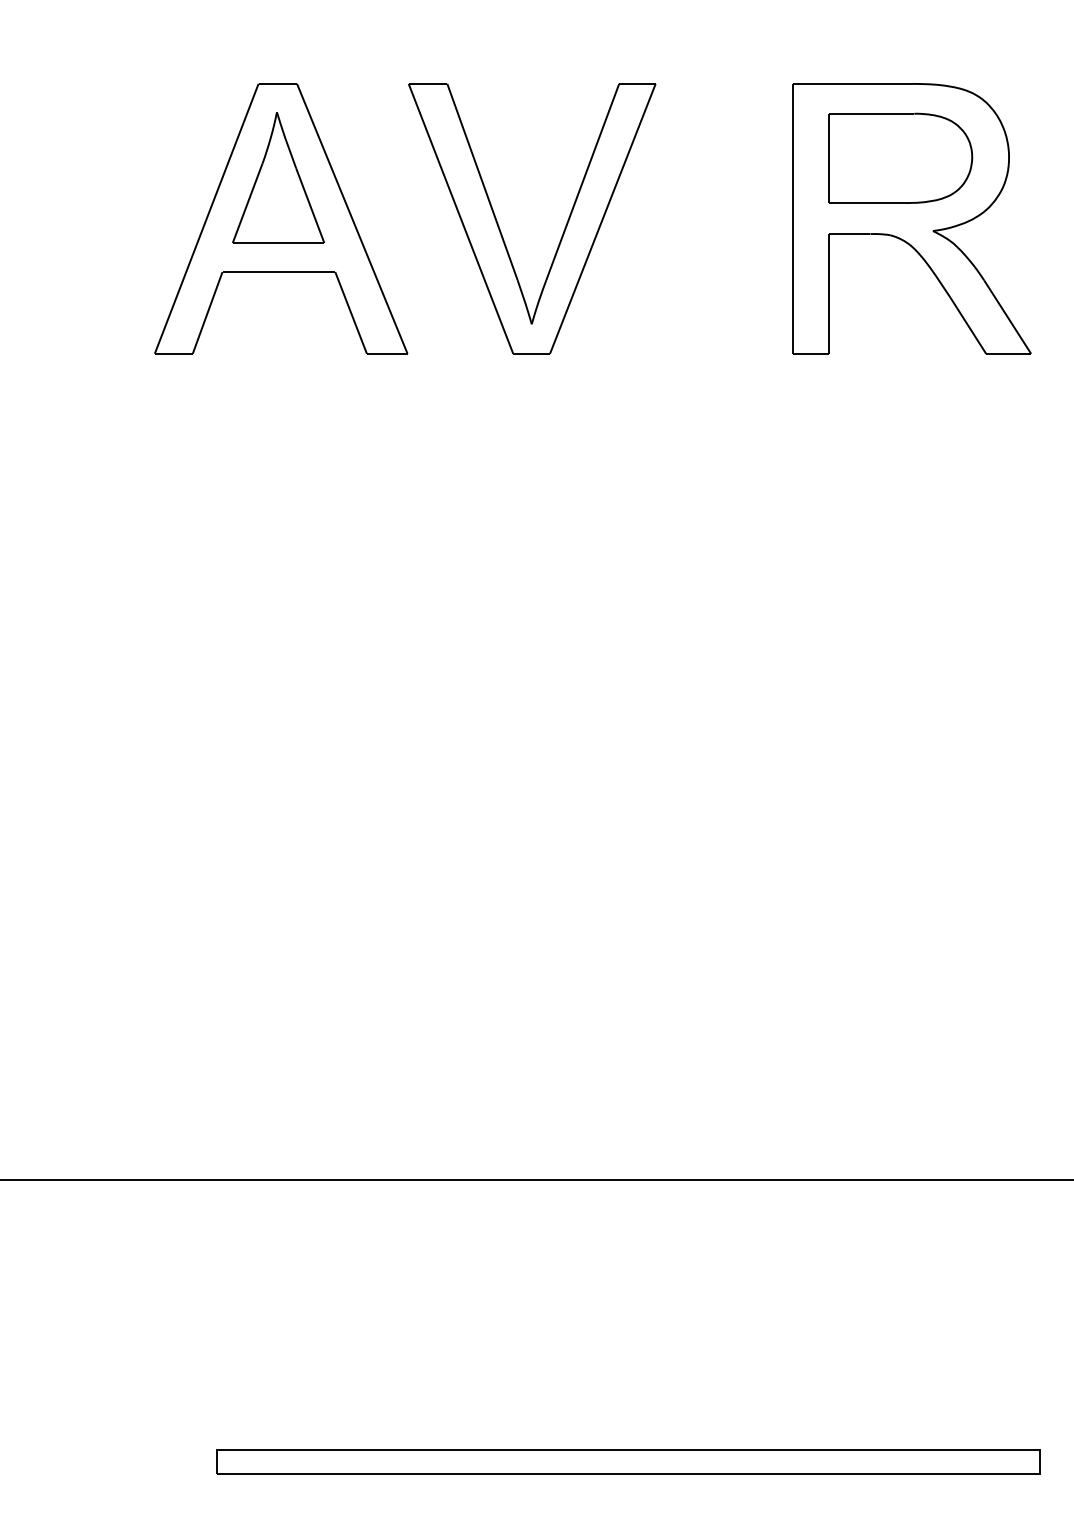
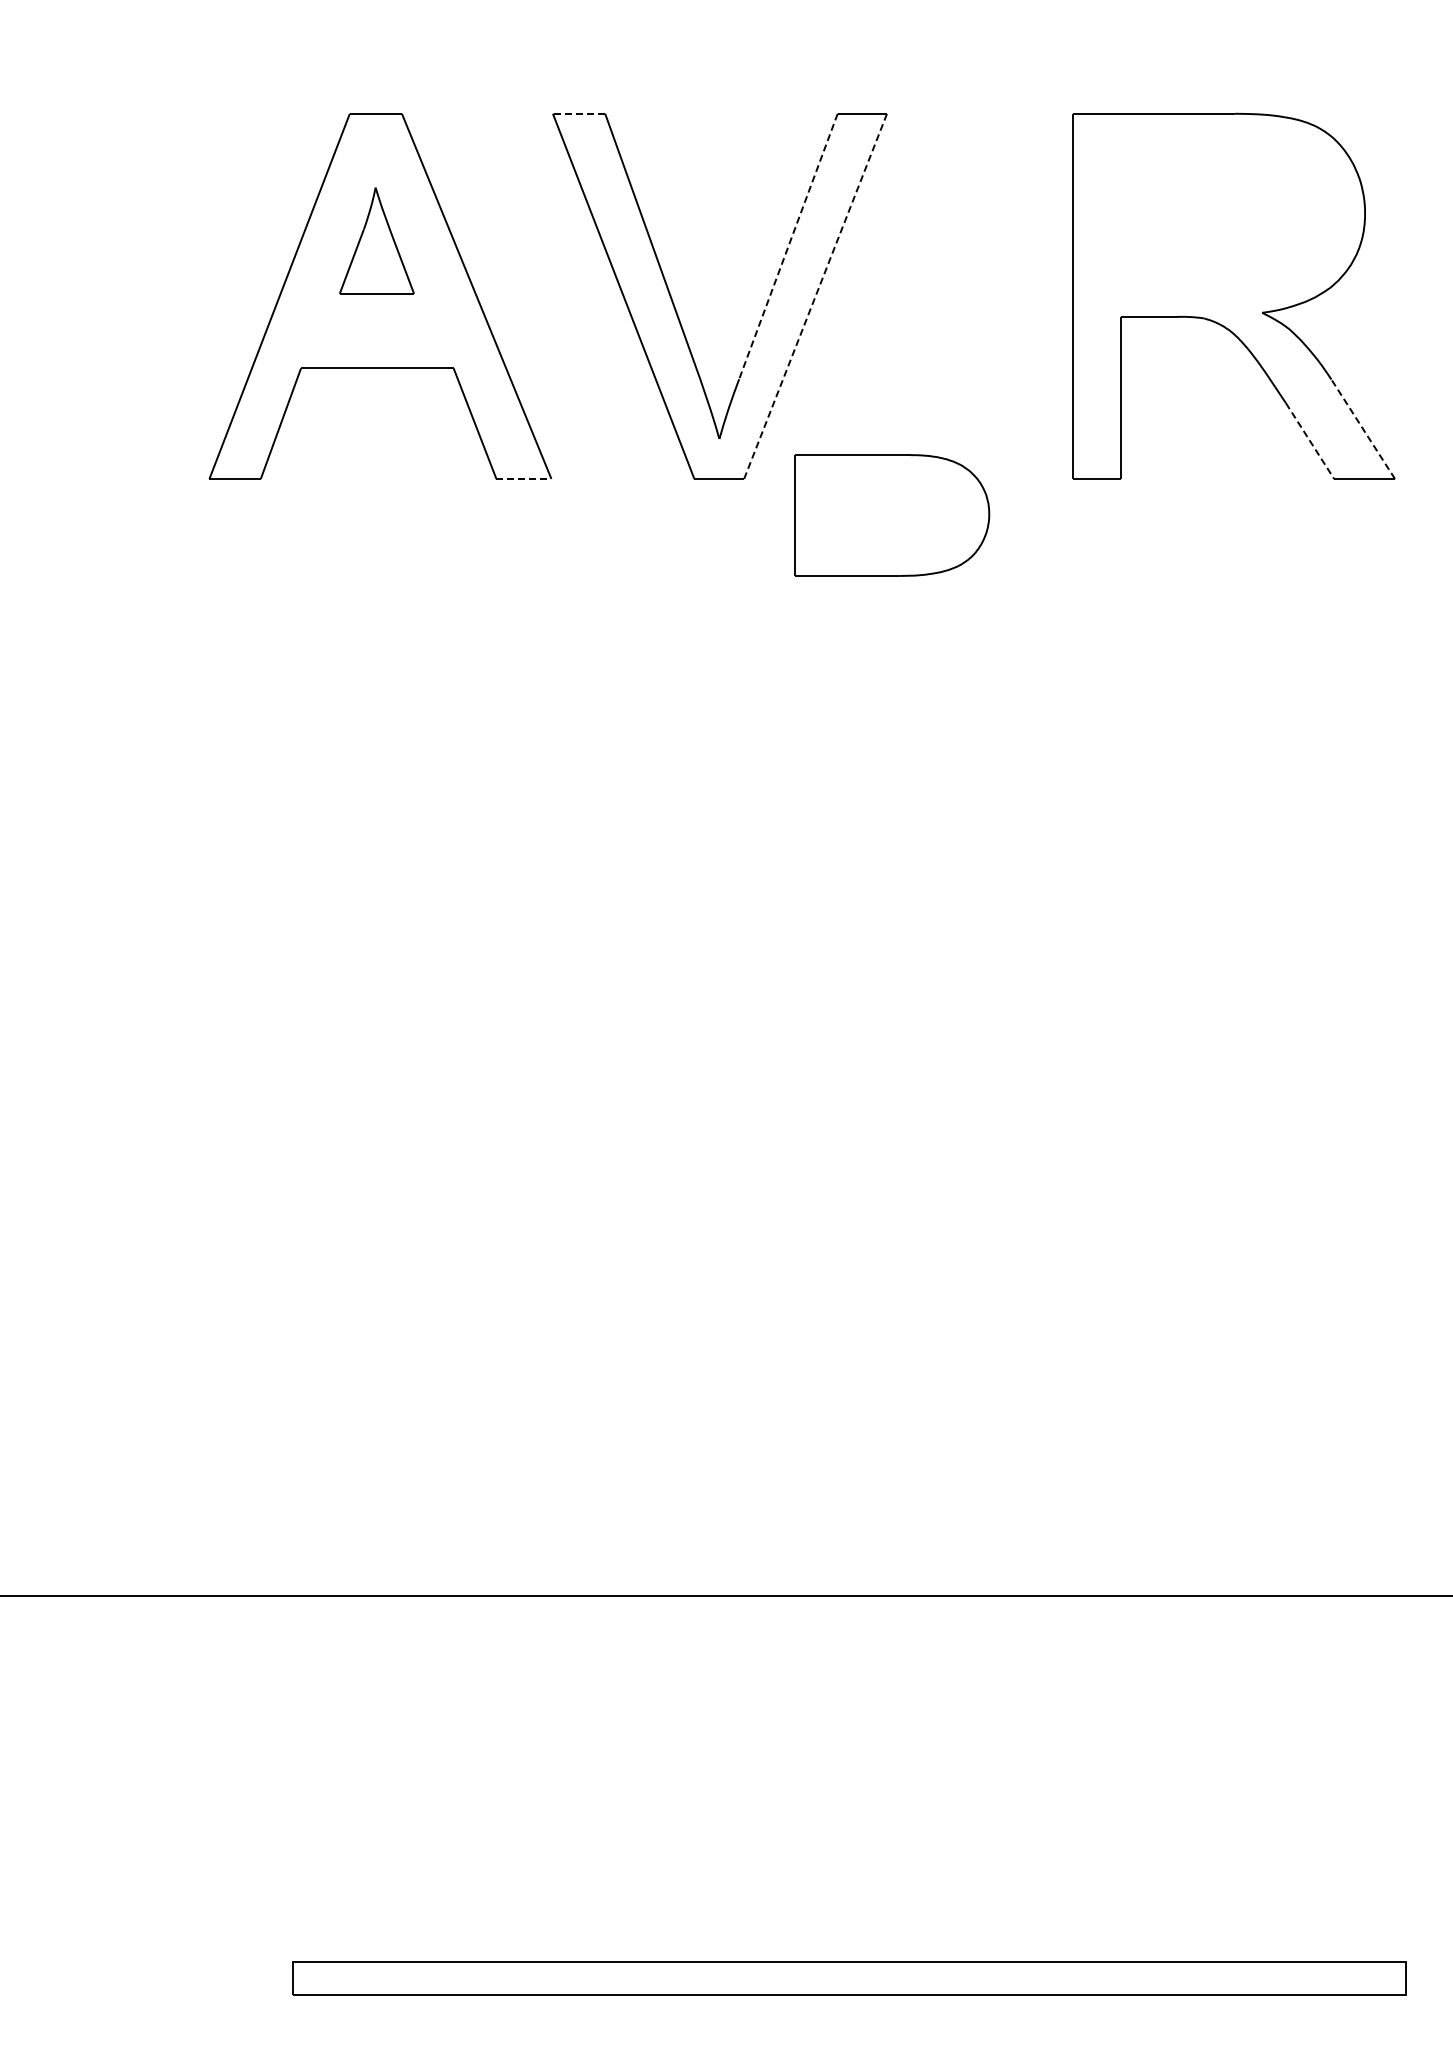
line: (427, 83) -> (578, 113), solid -> dashed
part: (900, 158) -> (892, 515), moved
part: (278, 177) -> (376, 240), size x0.6
line: (582, 182) -> (788, 246), solid -> dashed
line: (602, 218) -> (815, 295), solid -> dashed
line: (1007, 316) -> (1362, 428), solid -> dashed
line: (968, 326) -> (1310, 441), solid -> dashed
line: (386, 353) -> (523, 478), solid -> dashed

